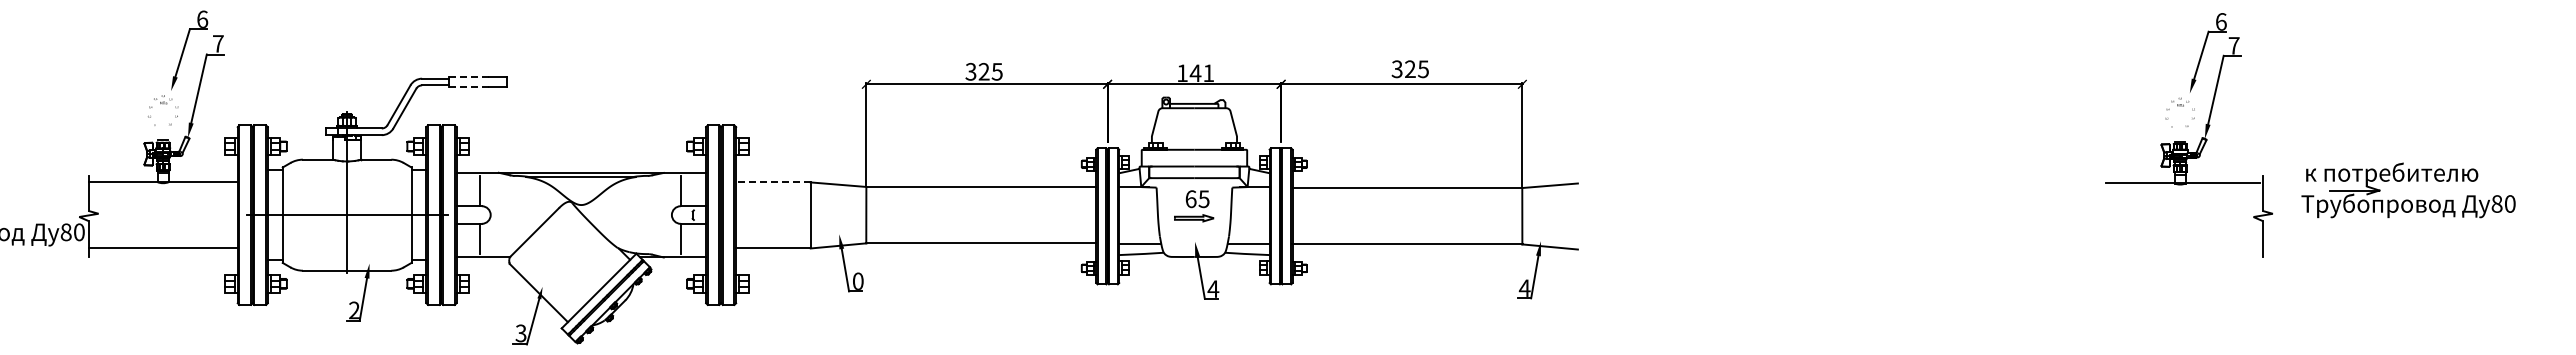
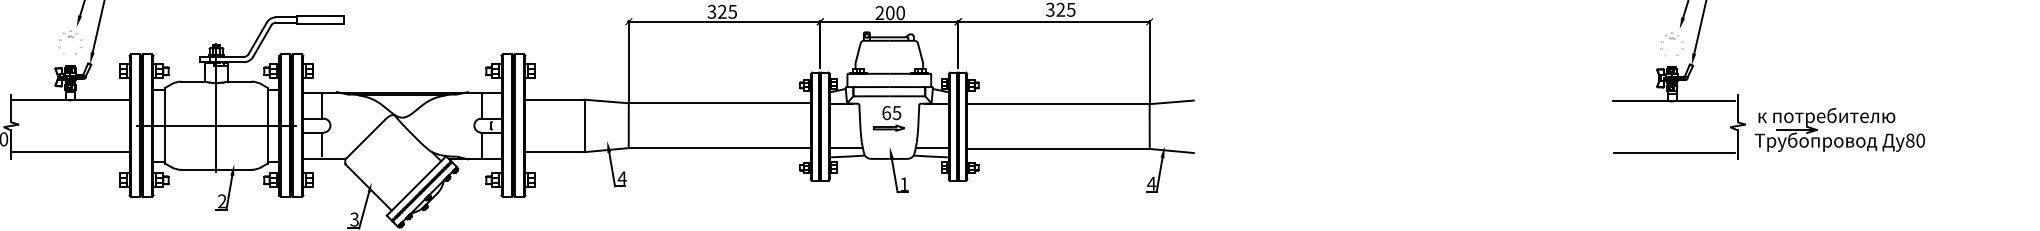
text: (1195, 73) -> (890, 13), 141 -> 200
line: (468, 77) -> (312, 16), dashed -> solid
line: (468, 86) -> (312, 23), dashed -> solid
part: (2408, 181) -> (1839, 122), moved
line: (773, 182) -> (555, 99), dashed -> solid
line: (2182, 249) -> (1673, 152), added
text: (858, 280) -> (622, 177), 0 -> 4
text: (1213, 288) -> (904, 183), 4 -> 1

